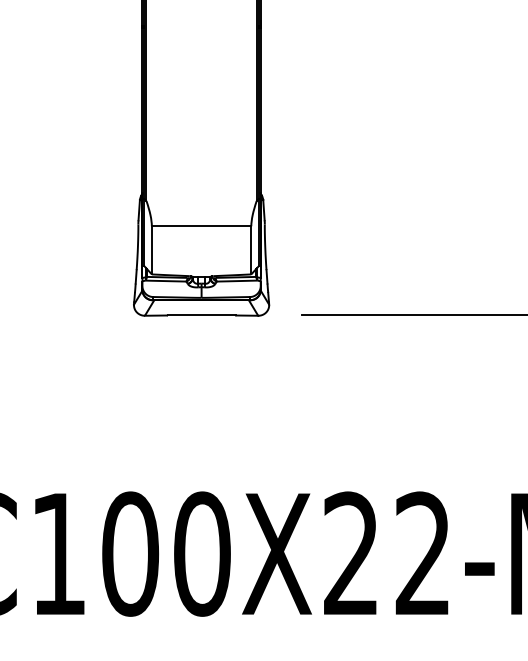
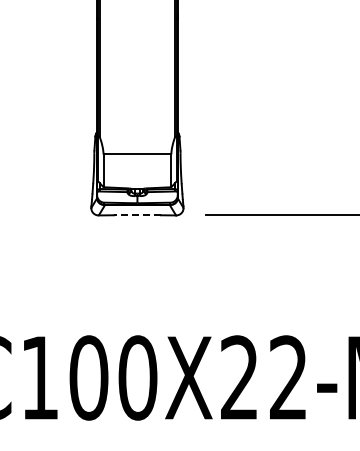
line: (200, 315) -> (136, 215), solid -> dashed

